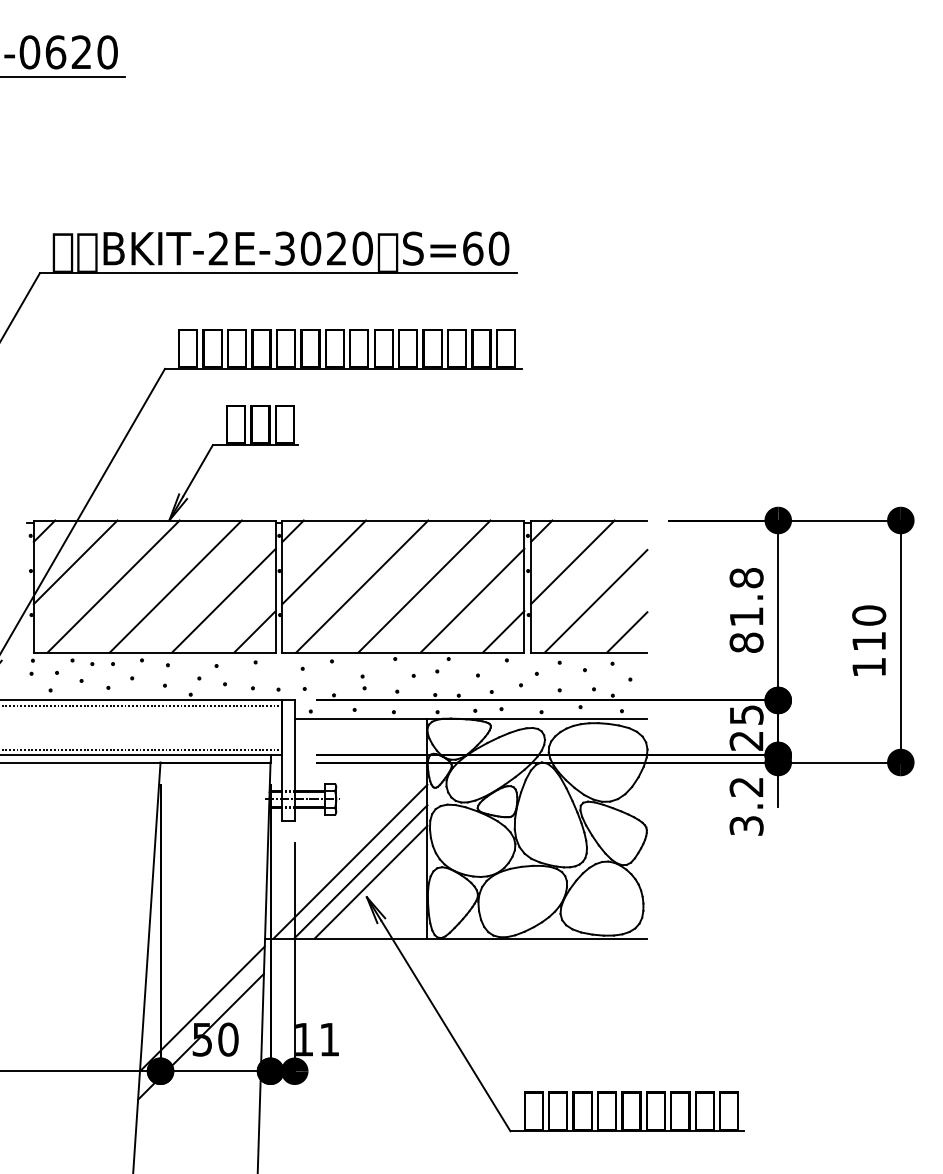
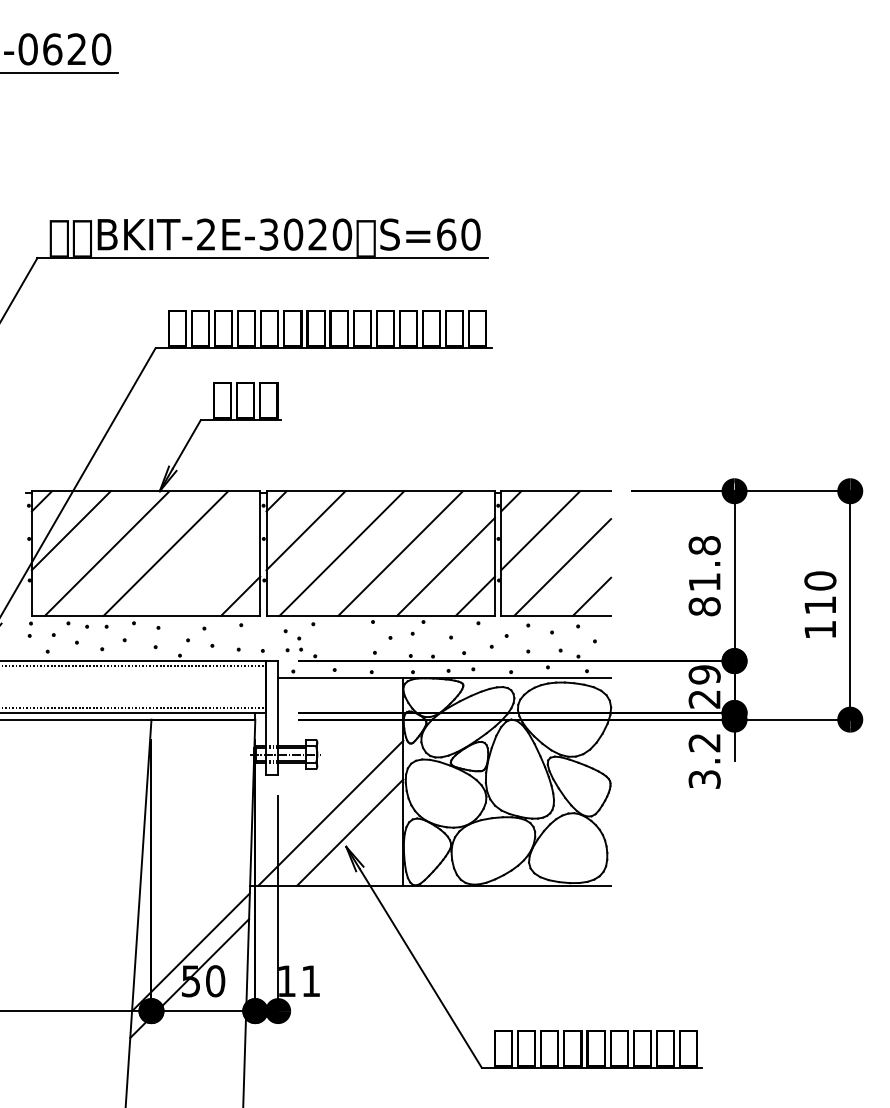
line: (224, 600) -> (211, 566), removed
part: (362, 681) -> (299, 643), moved
text: (746, 714) -> (704, 674), 25 -> 29
line: (360, 871) -> (340, 822), removed

